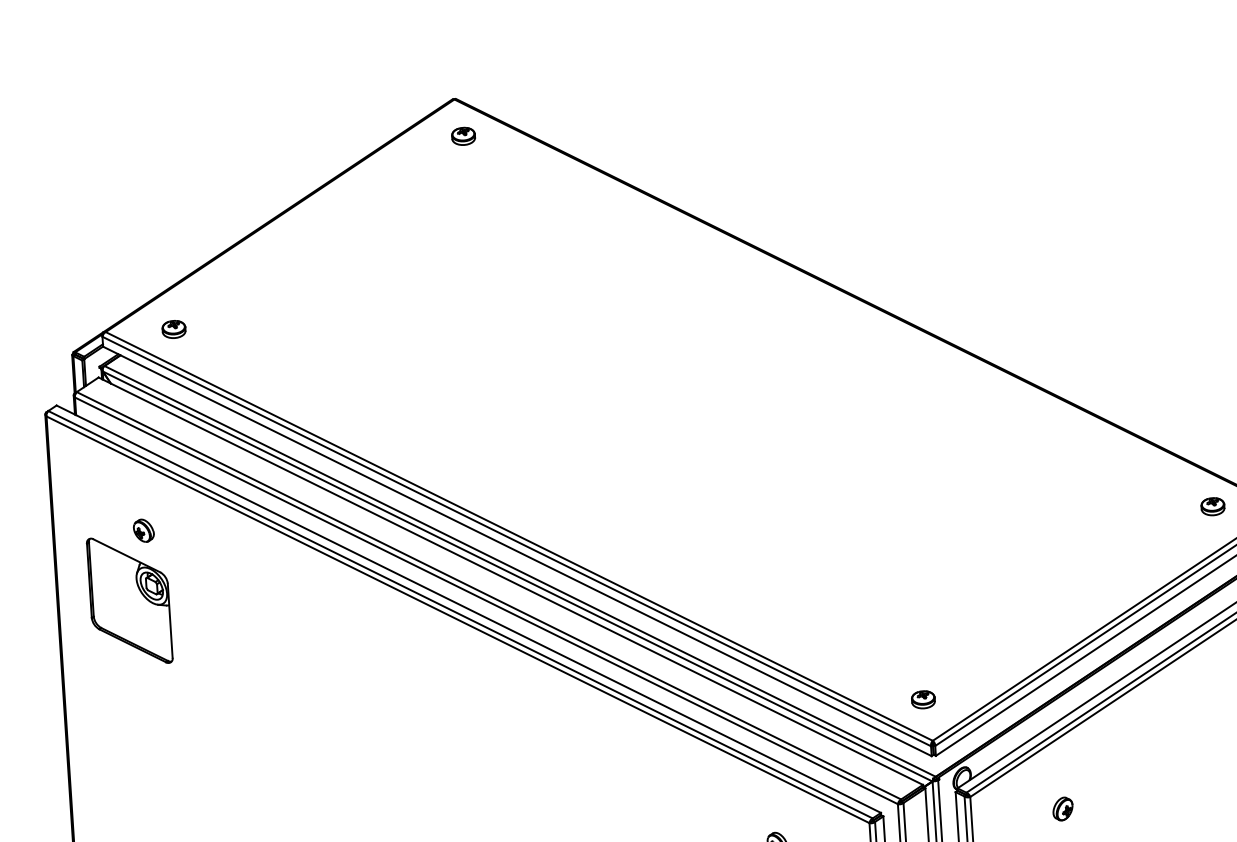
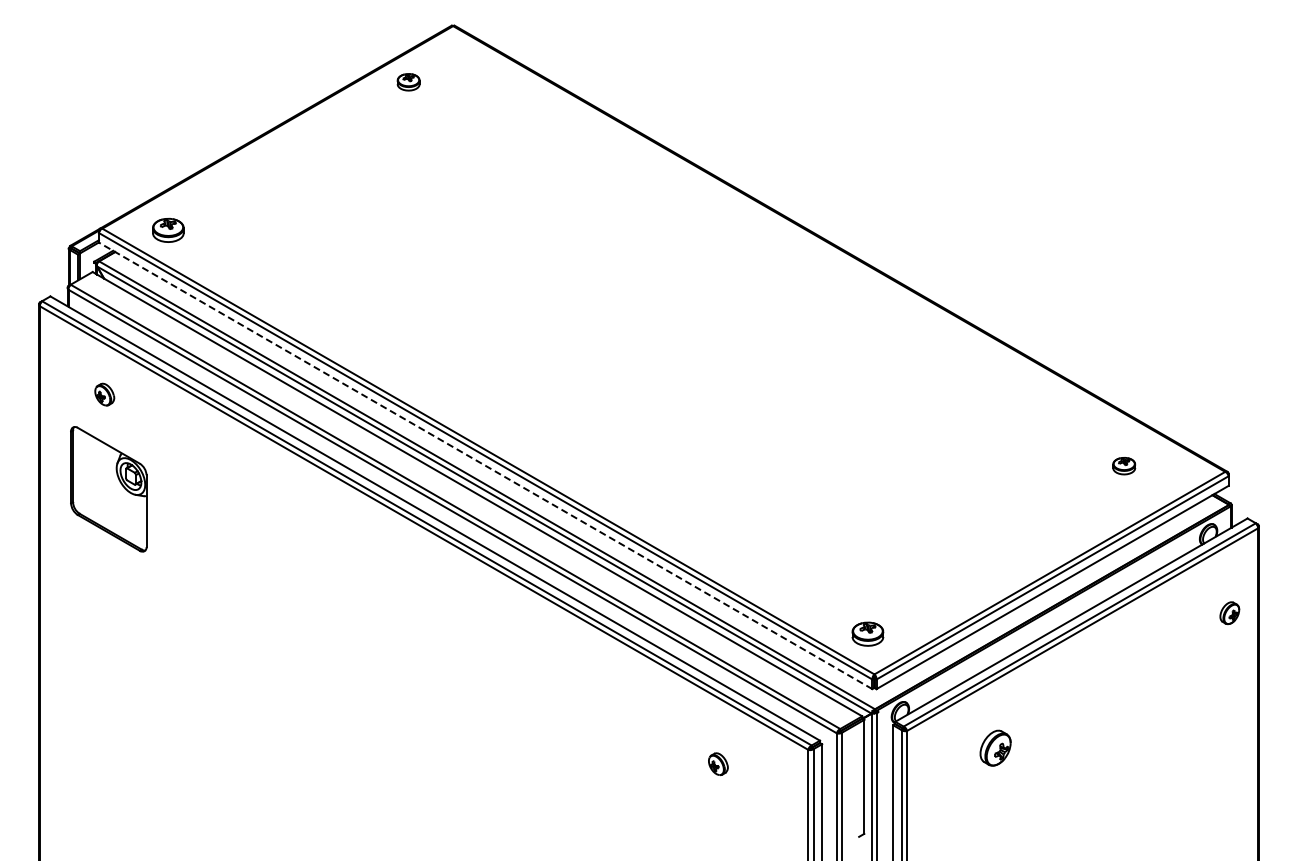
part: (463, 136) -> (408, 82), moved
part: (174, 329) -> (168, 230), size x1.4
part: (1213, 507) -> (1124, 466), moved
part: (143, 530) -> (104, 394), moved
line: (517, 551) -> (485, 465), solid -> dashed
part: (922, 700) -> (867, 634), size x1.4
part: (1062, 809) -> (995, 748), size x1.6

